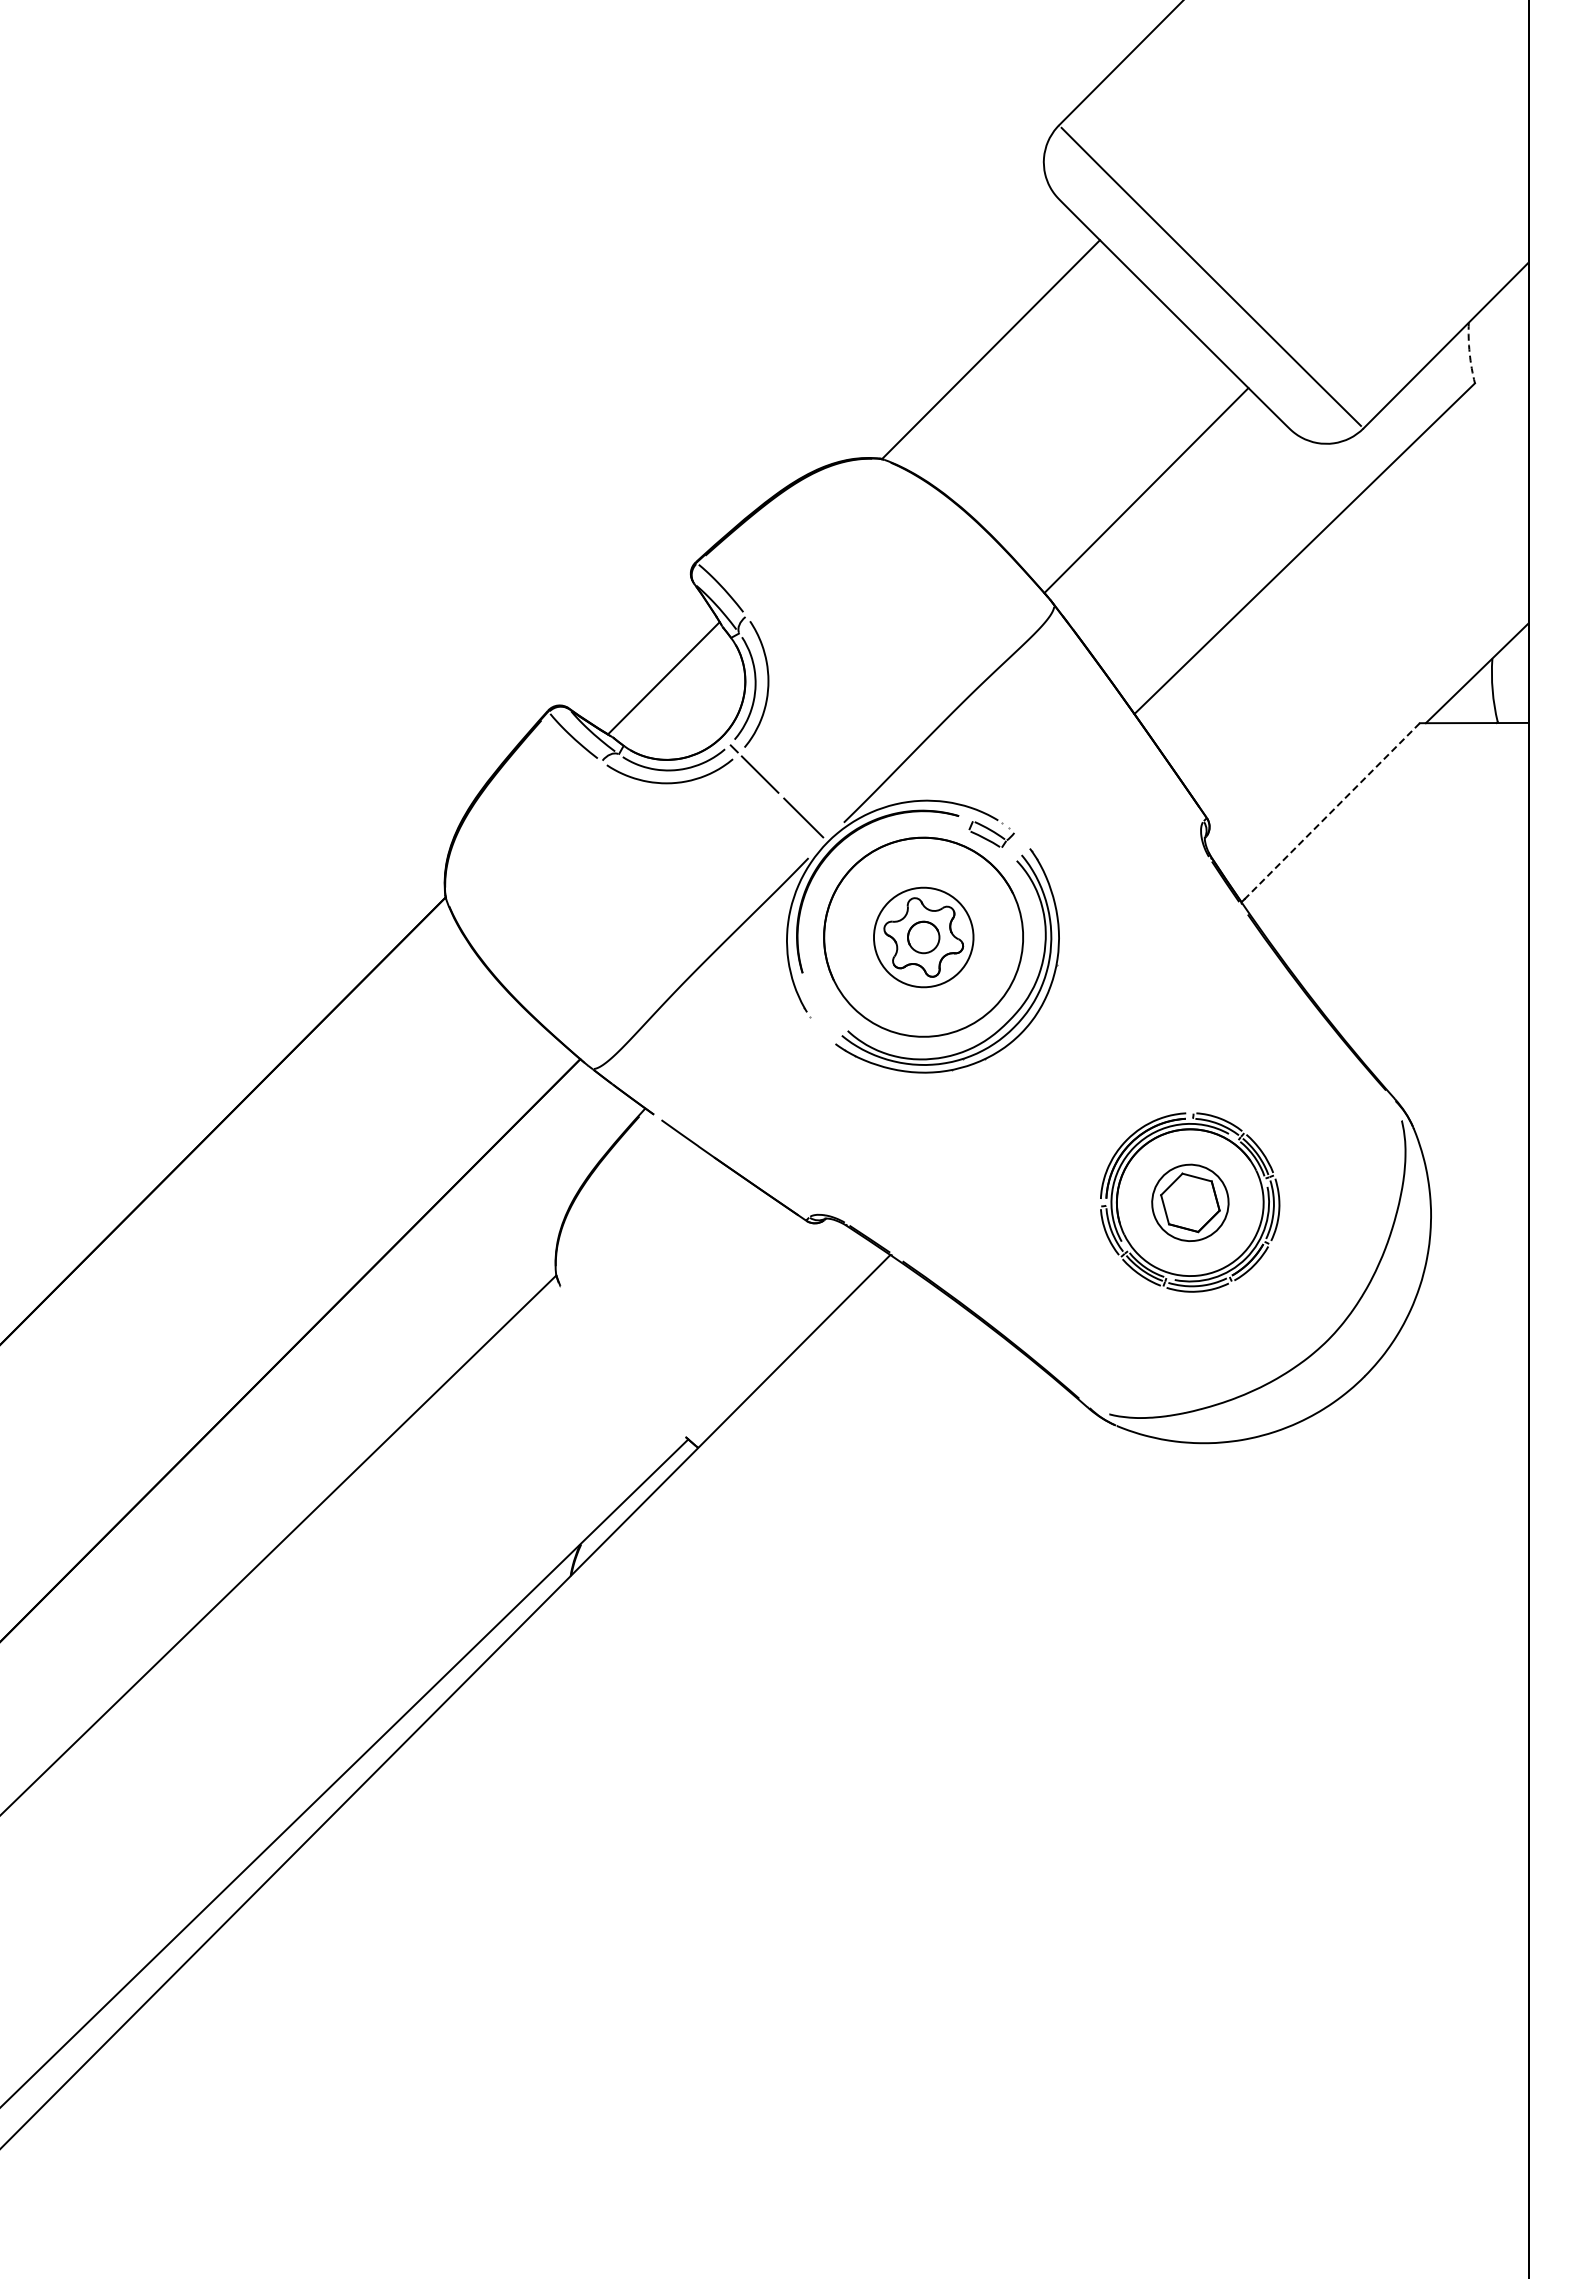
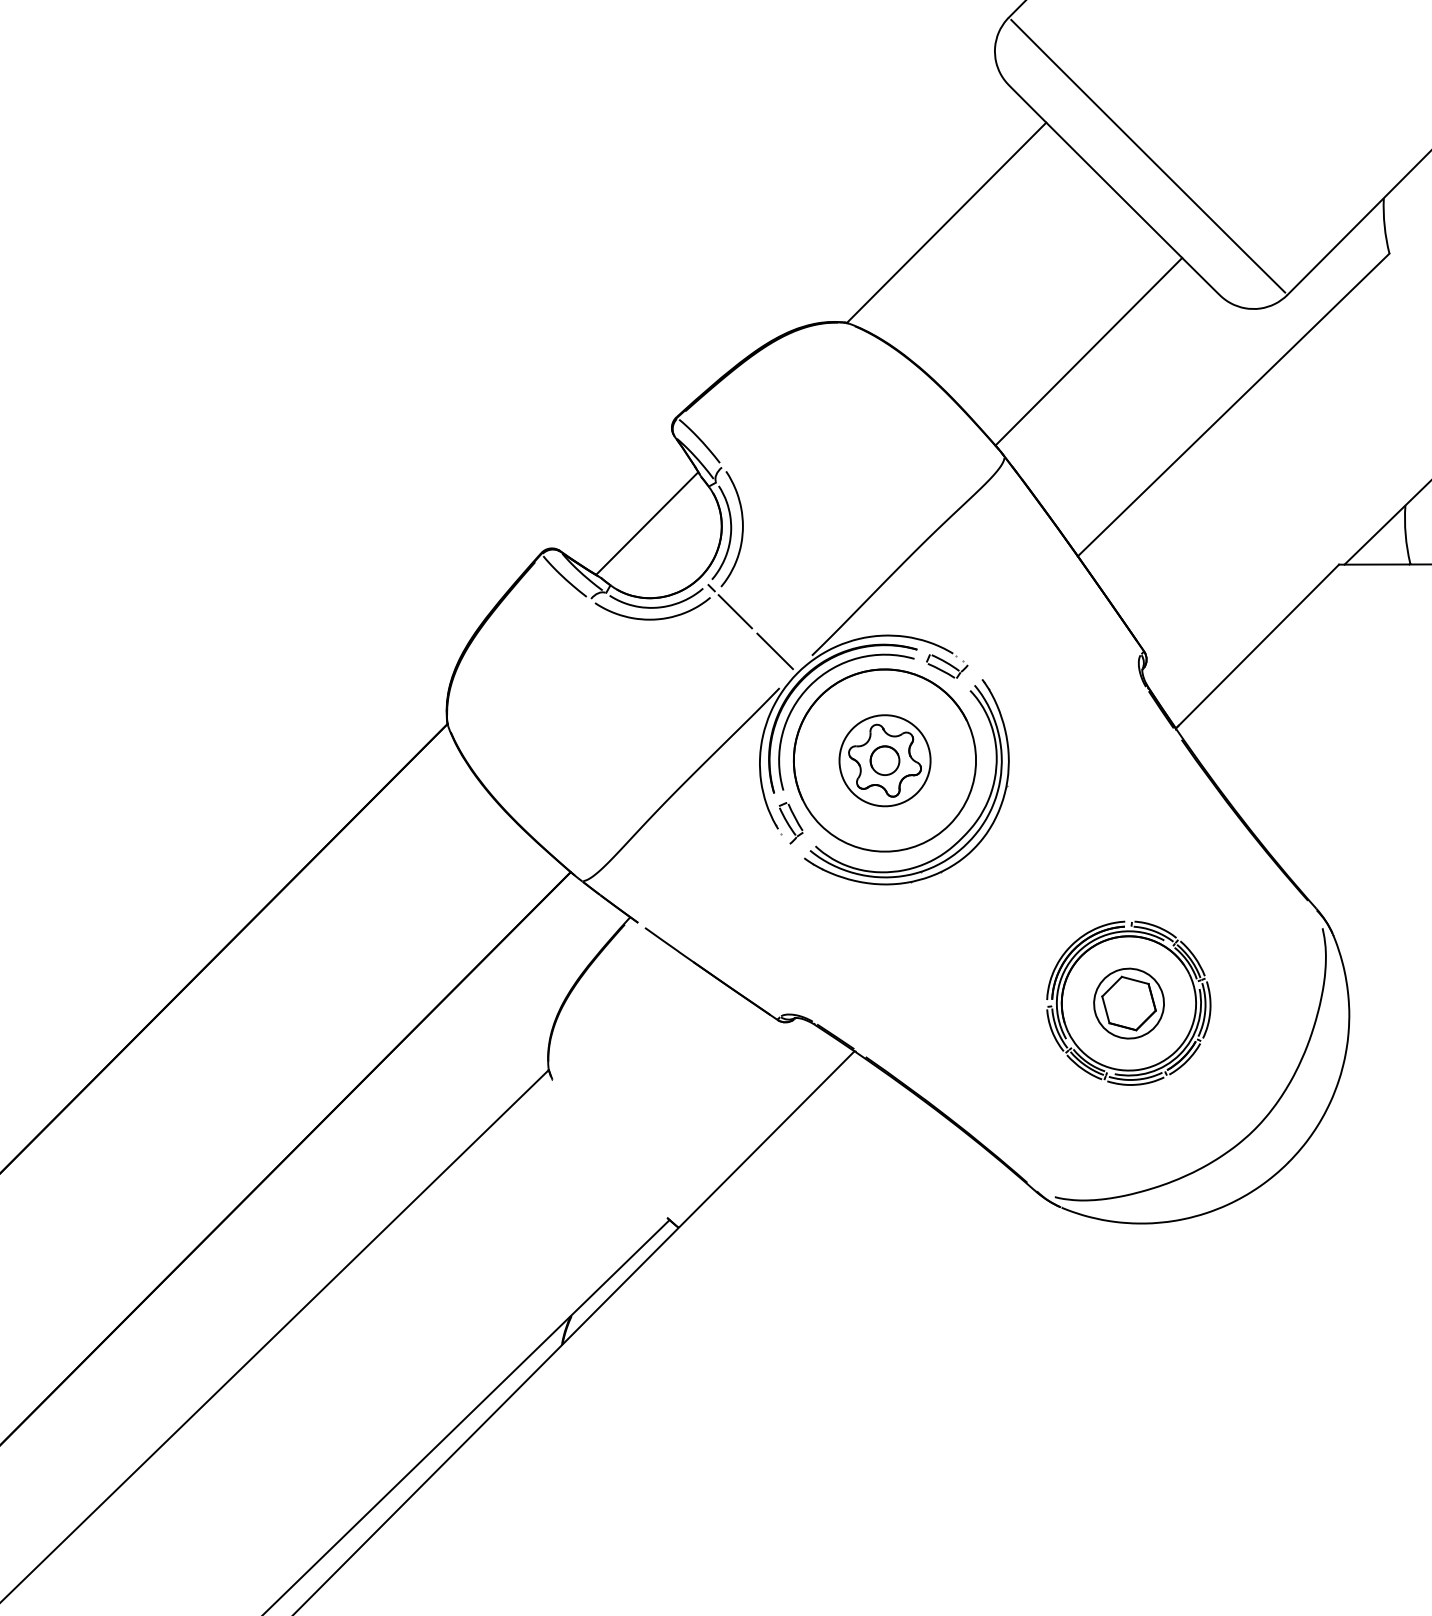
arc: (1469, 353) -> (1384, 226), dashed -> solid
line: (1330, 813) -> (1257, 647), dashed -> solid
curve: (842, 856) -> (810, 686), added
part: (820, 1005) -> (790, 822), added

